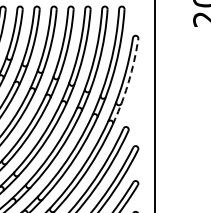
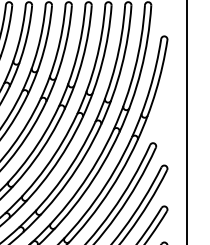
arc: (128, 82) -> (155, 91), dashed -> solid

